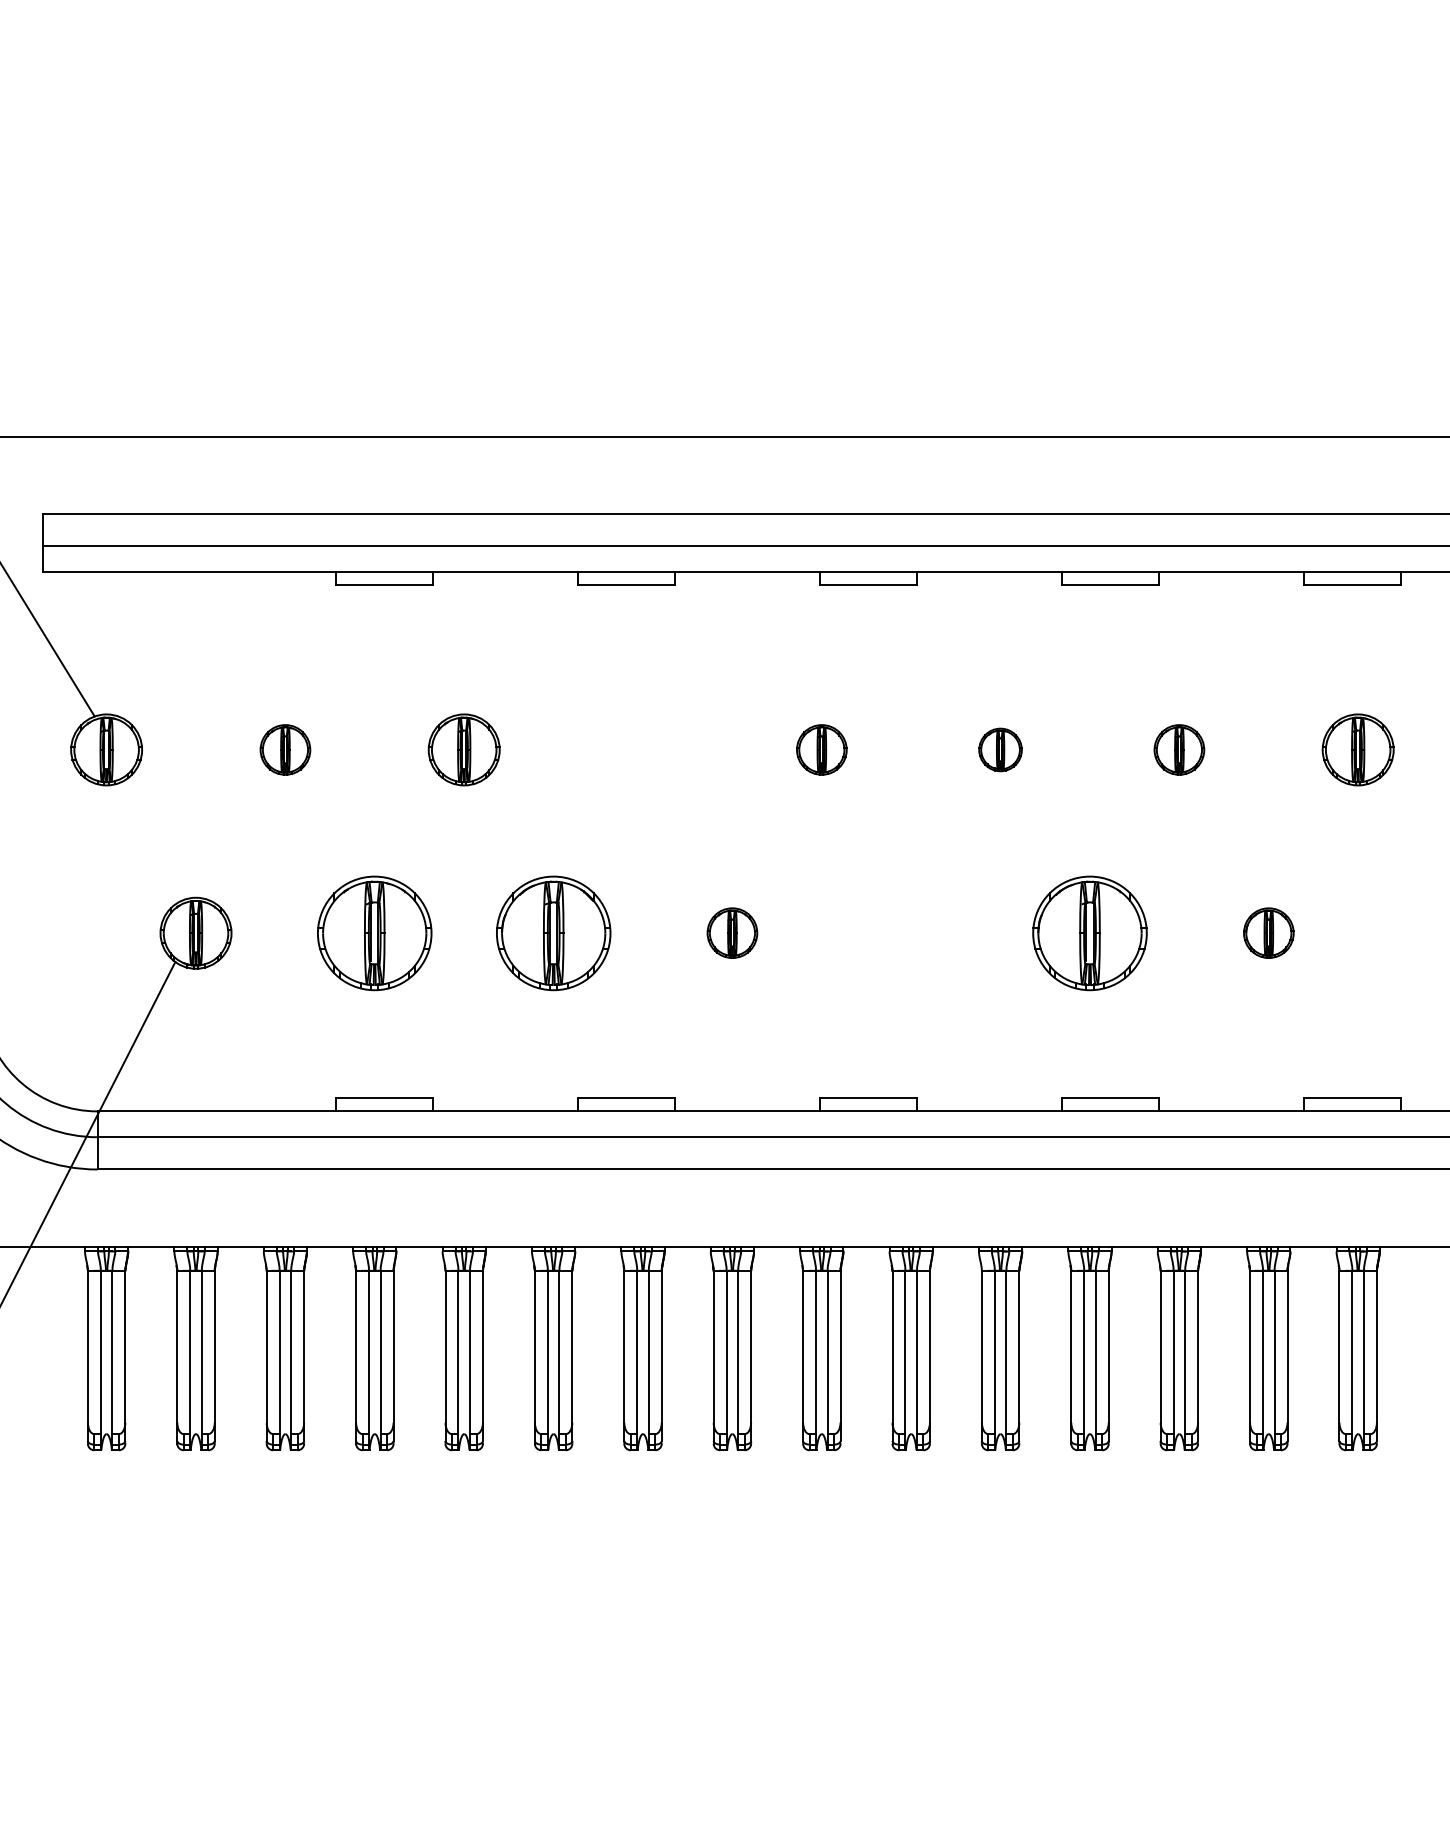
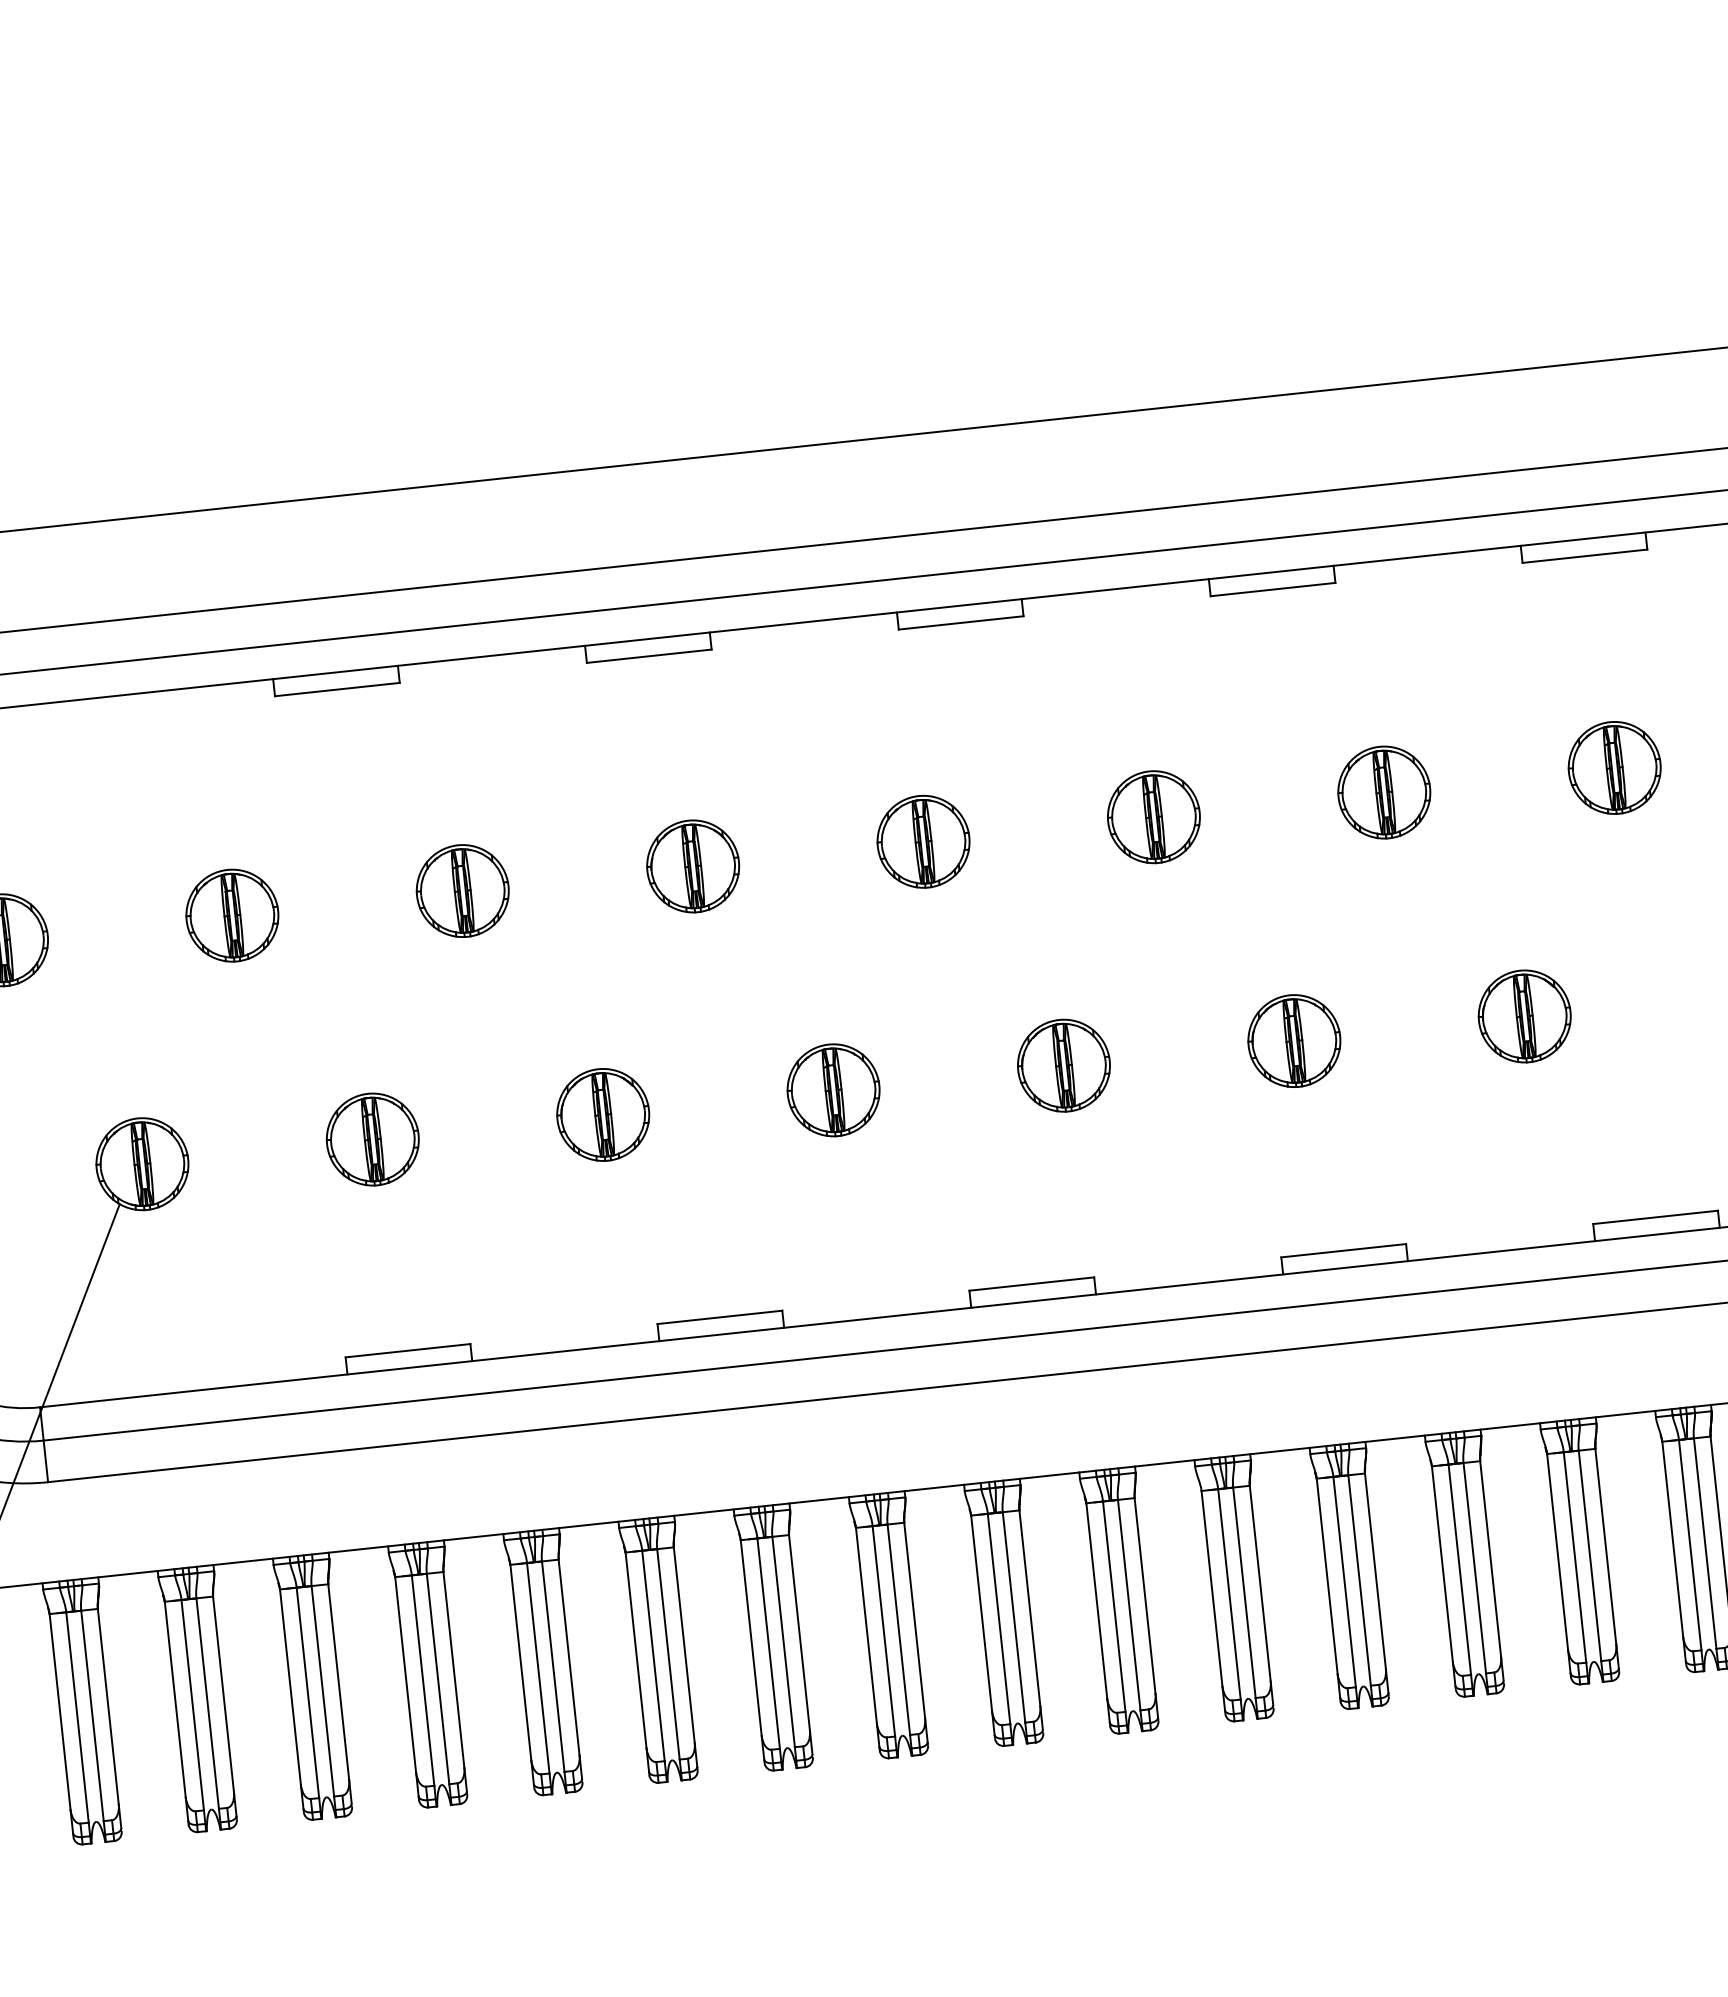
part: (285, 749) -> (232, 915), size x1.43
part: (642, 749) -> (692, 865), added
part: (821, 749) -> (923, 841), size x1.43
part: (1000, 749) -> (1153, 816), size x1.67
part: (1179, 749) -> (1384, 791), size x1.43
part: (374, 932) -> (372, 1138), size x0.62
part: (553, 932) -> (602, 1114), size x0.62
part: (732, 932) -> (833, 1089), size x1.43
part: (910, 932) -> (1062, 1064), added
part: (1089, 932) -> (1293, 1040), size x0.62
part: (1268, 932) -> (1524, 1015), size x1.43

